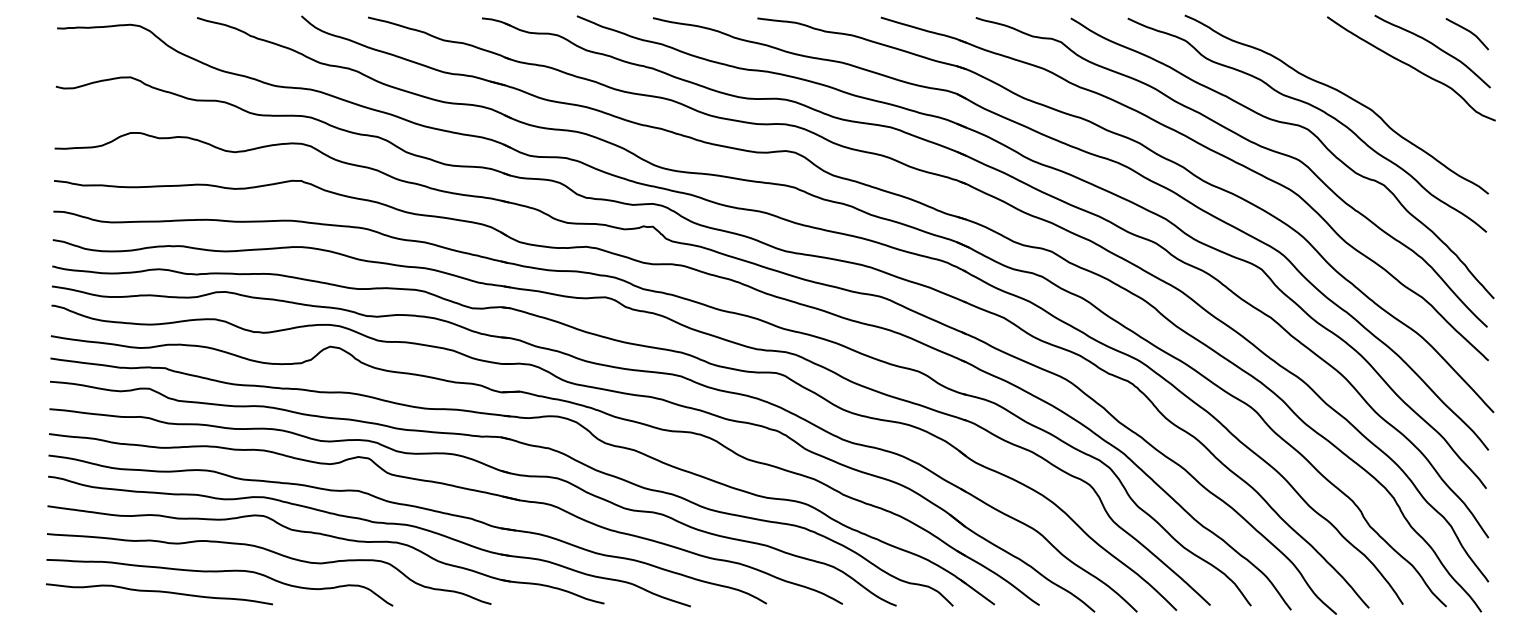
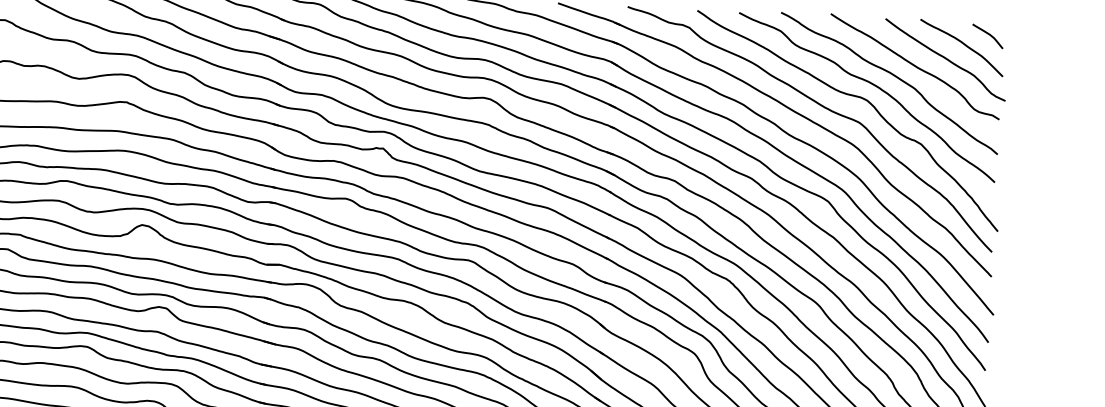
curve: (1370, 79) -> (915, 66), added

